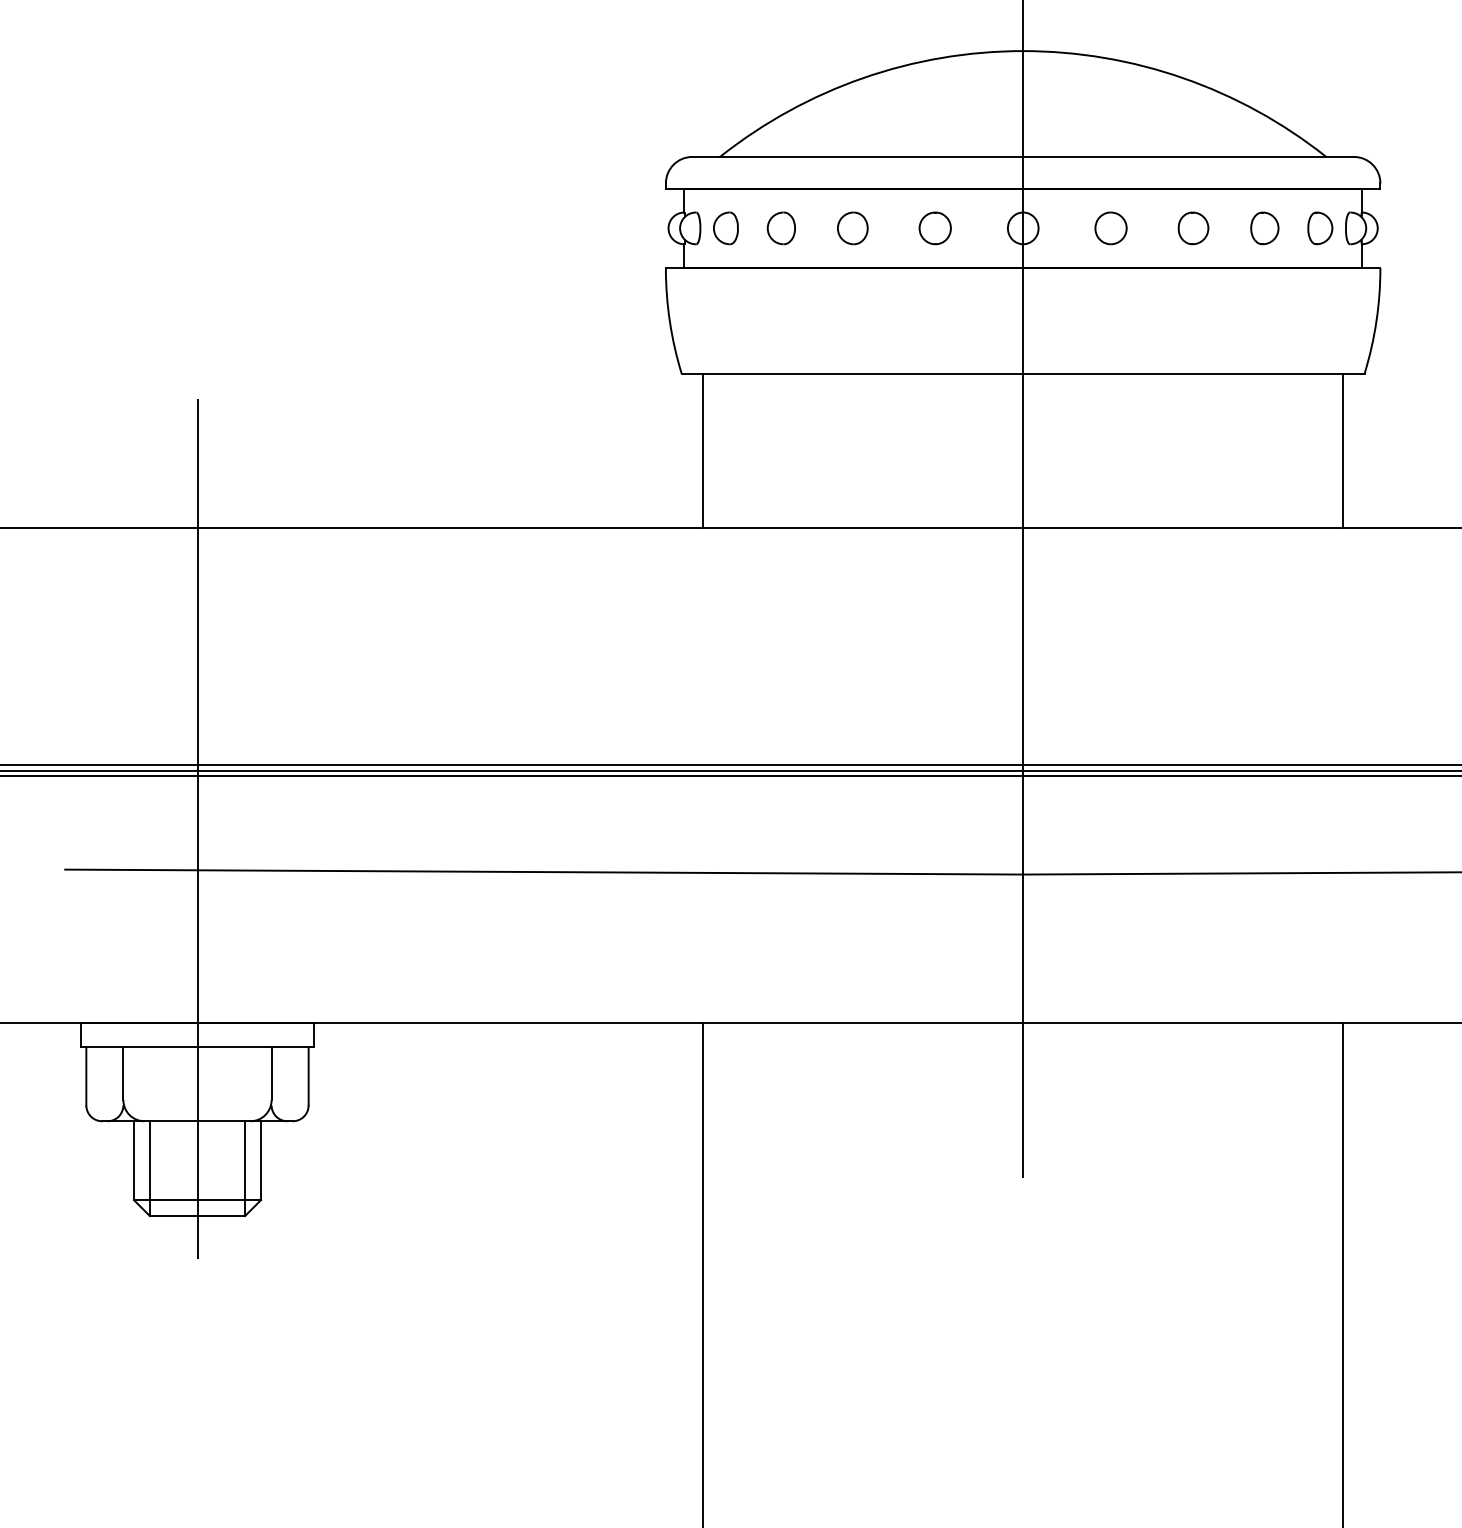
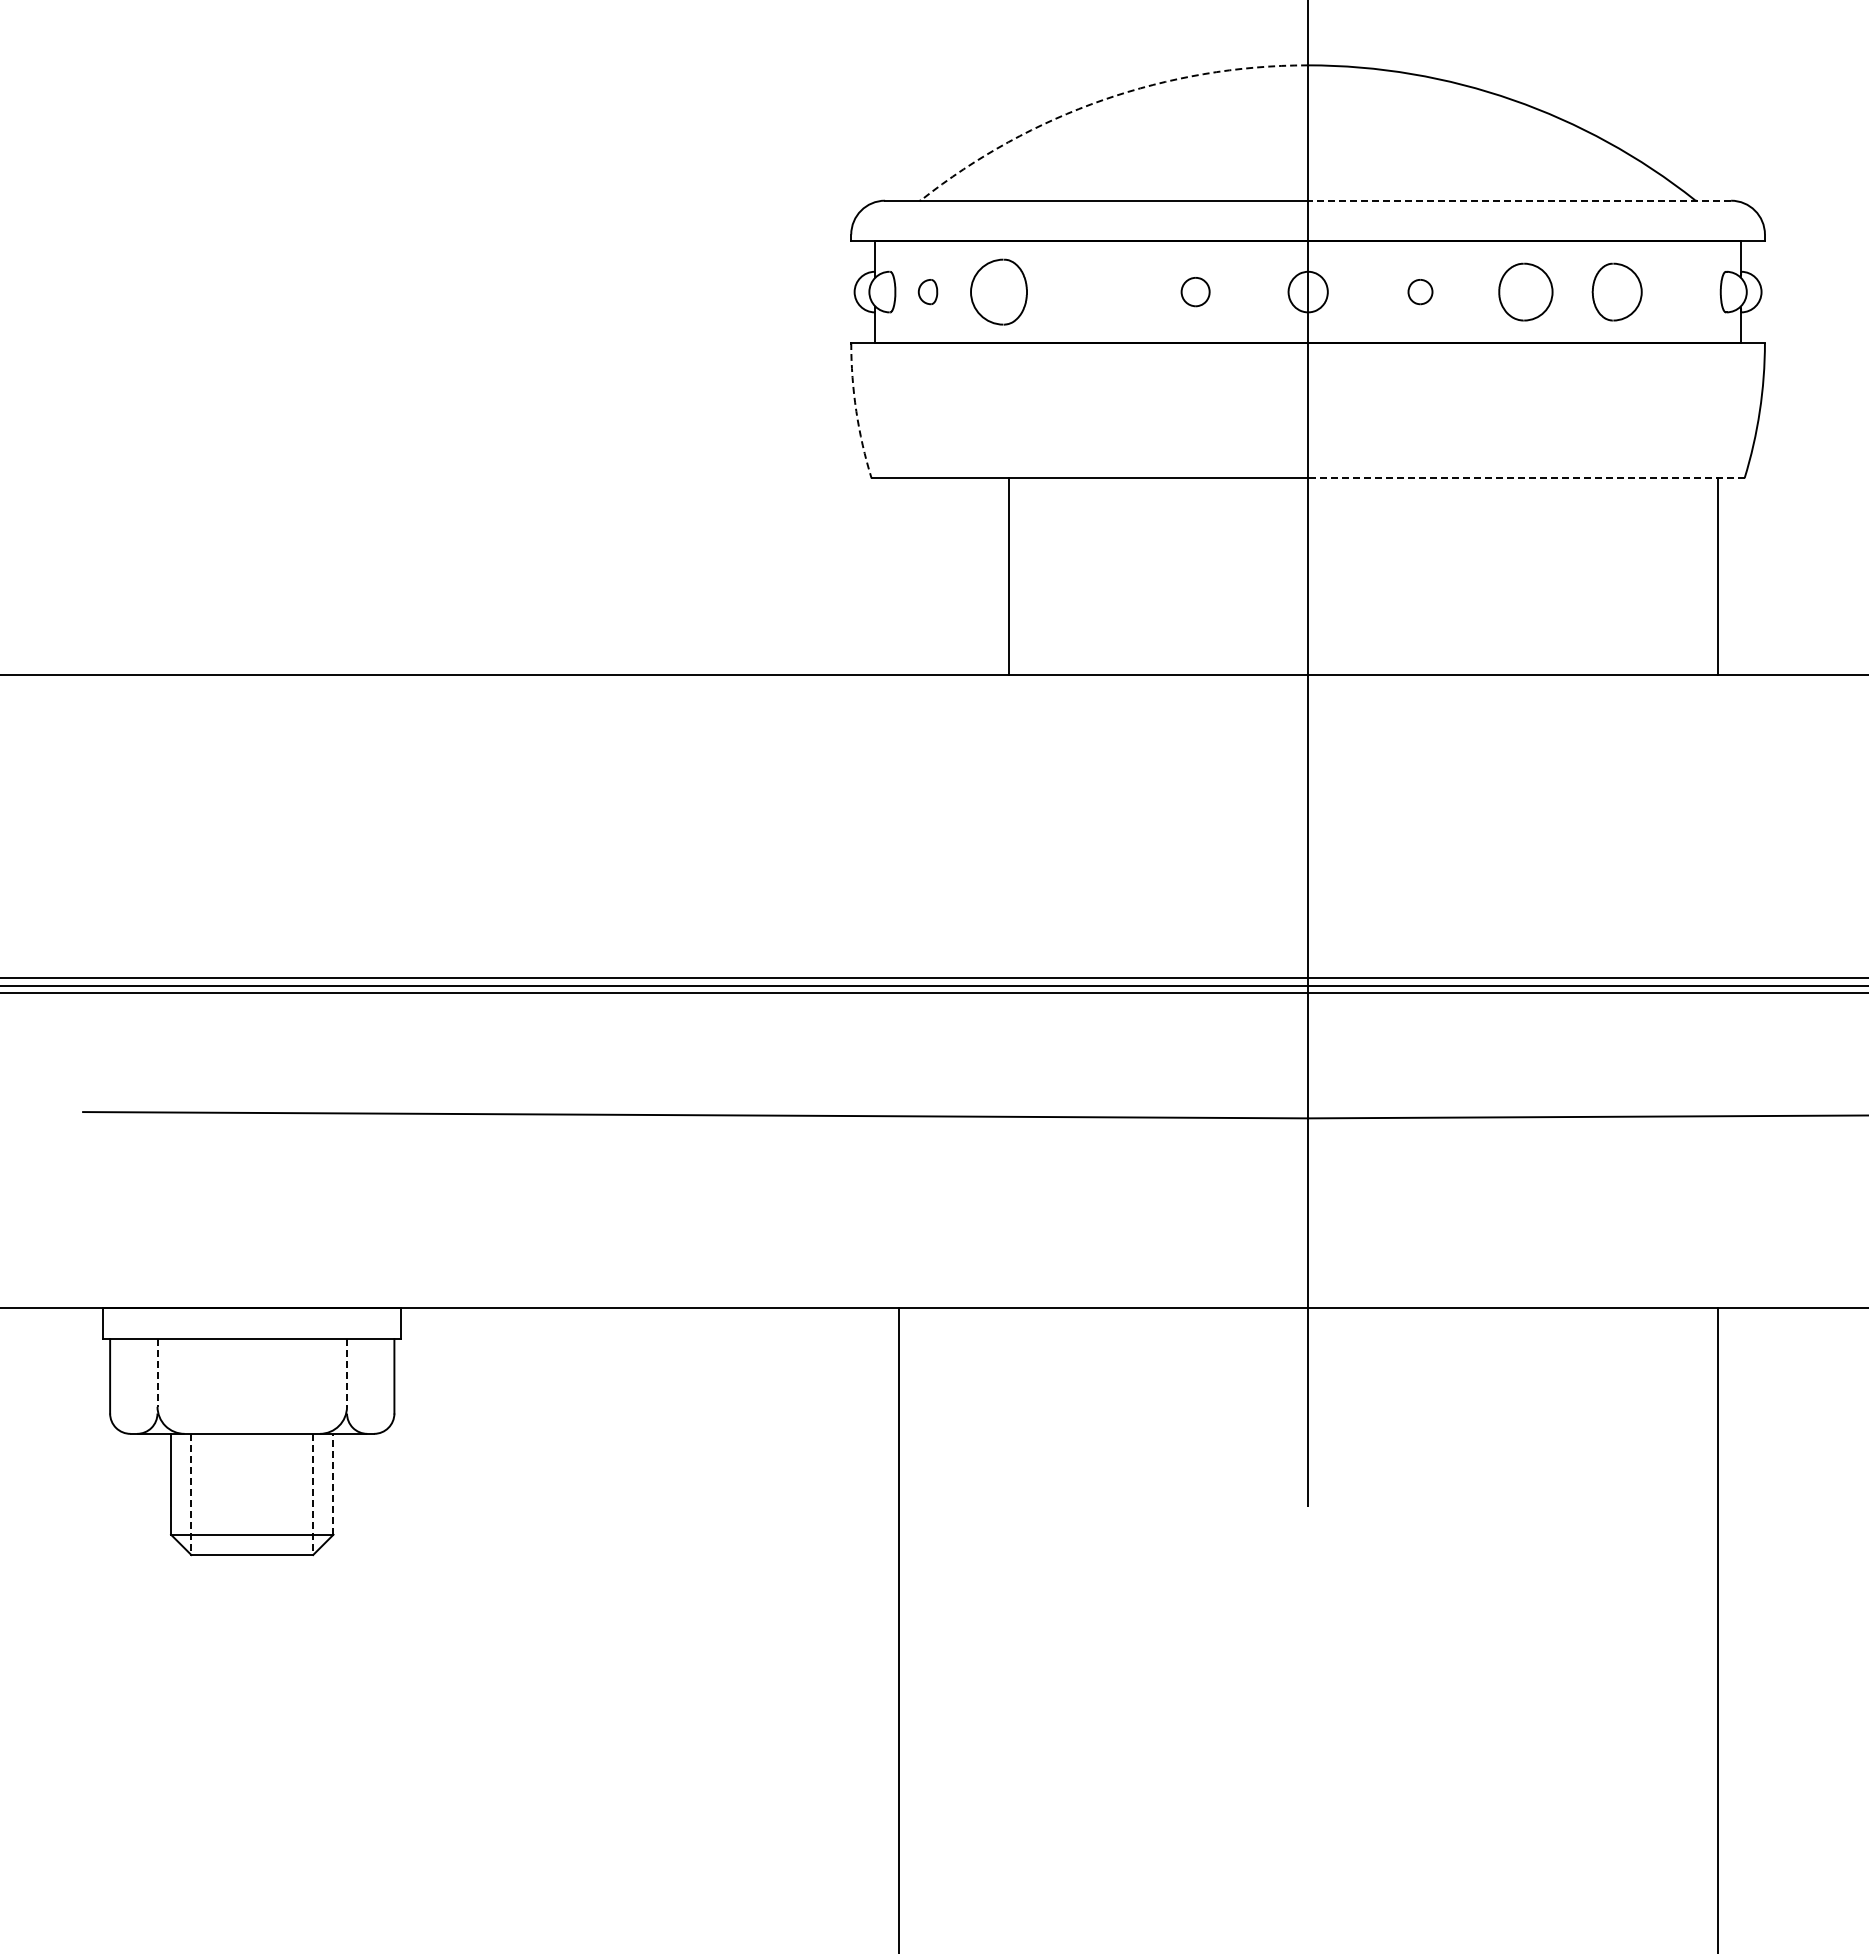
arc: (863, 78) -> (1103, 100), solid -> dashed
line: (1188, 156) -> (1519, 200), solid -> dashed
part: (725, 227) -> (927, 291), size x0.6
part: (781, 227) -> (998, 291), size x1.6
part: (852, 227) -> (1090, 291), removed
part: (935, 227) -> (1195, 291), size x0.7
part: (1111, 227) -> (1420, 291), size x0.6
part: (1193, 227) -> (1525, 291), size x1.4
part: (1264, 227) -> (1616, 291), size x1.4
part: (1319, 227) -> (1687, 291), removed
arc: (670, 321) -> (856, 411), solid -> dashed
line: (1193, 374) -> (1525, 478), solid -> dashed
line: (702, 450) -> (1008, 576), moved
line: (197, 828) -> (252, 1059), removed
line: (123, 1073) -> (157, 1372), solid -> dashed
line: (271, 1073) -> (347, 1372), solid -> dashed
line: (261, 1160) -> (333, 1483), solid -> dashed
line: (149, 1168) -> (191, 1494), solid -> dashed
line: (245, 1168) -> (313, 1494), solid -> dashed

